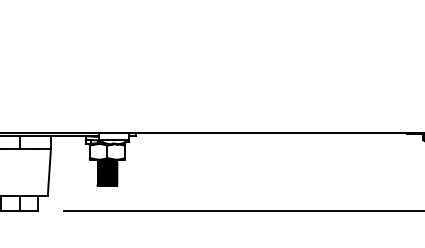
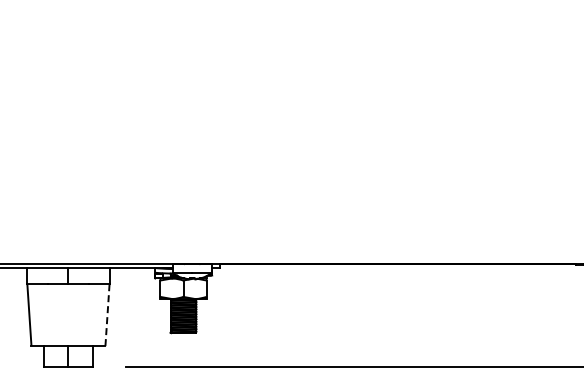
line: (49, 172) -> (107, 315), solid -> dashed

